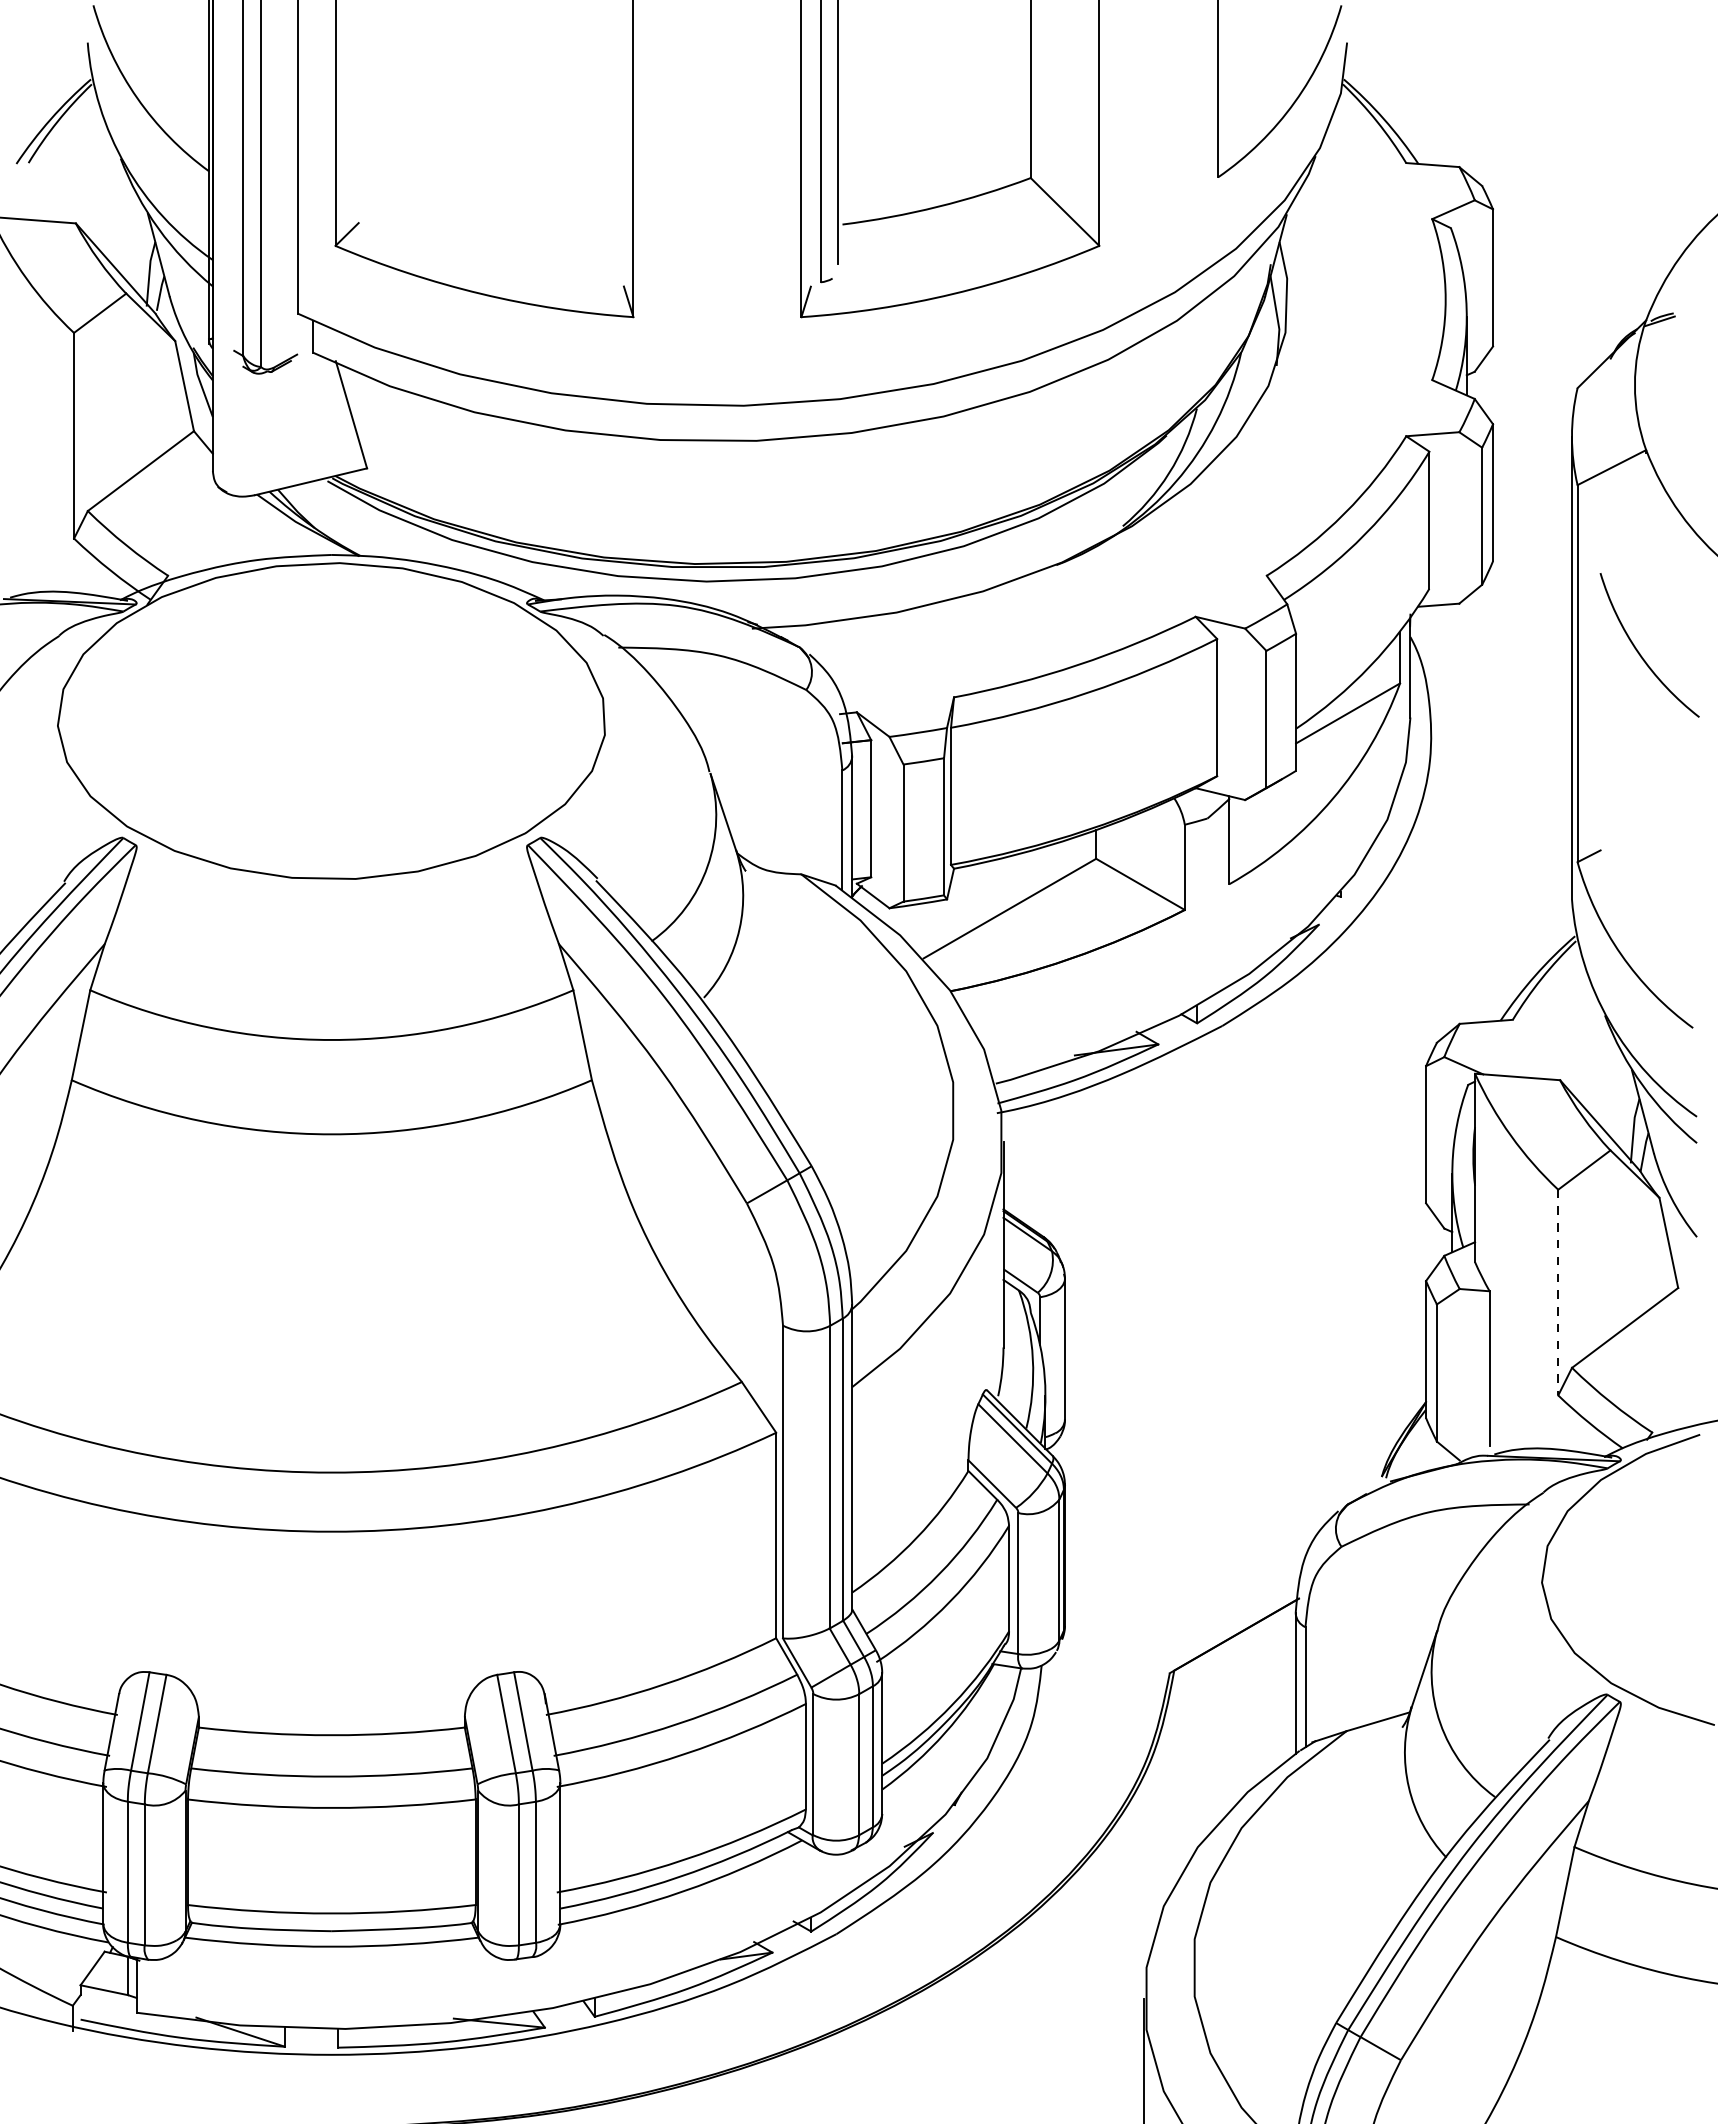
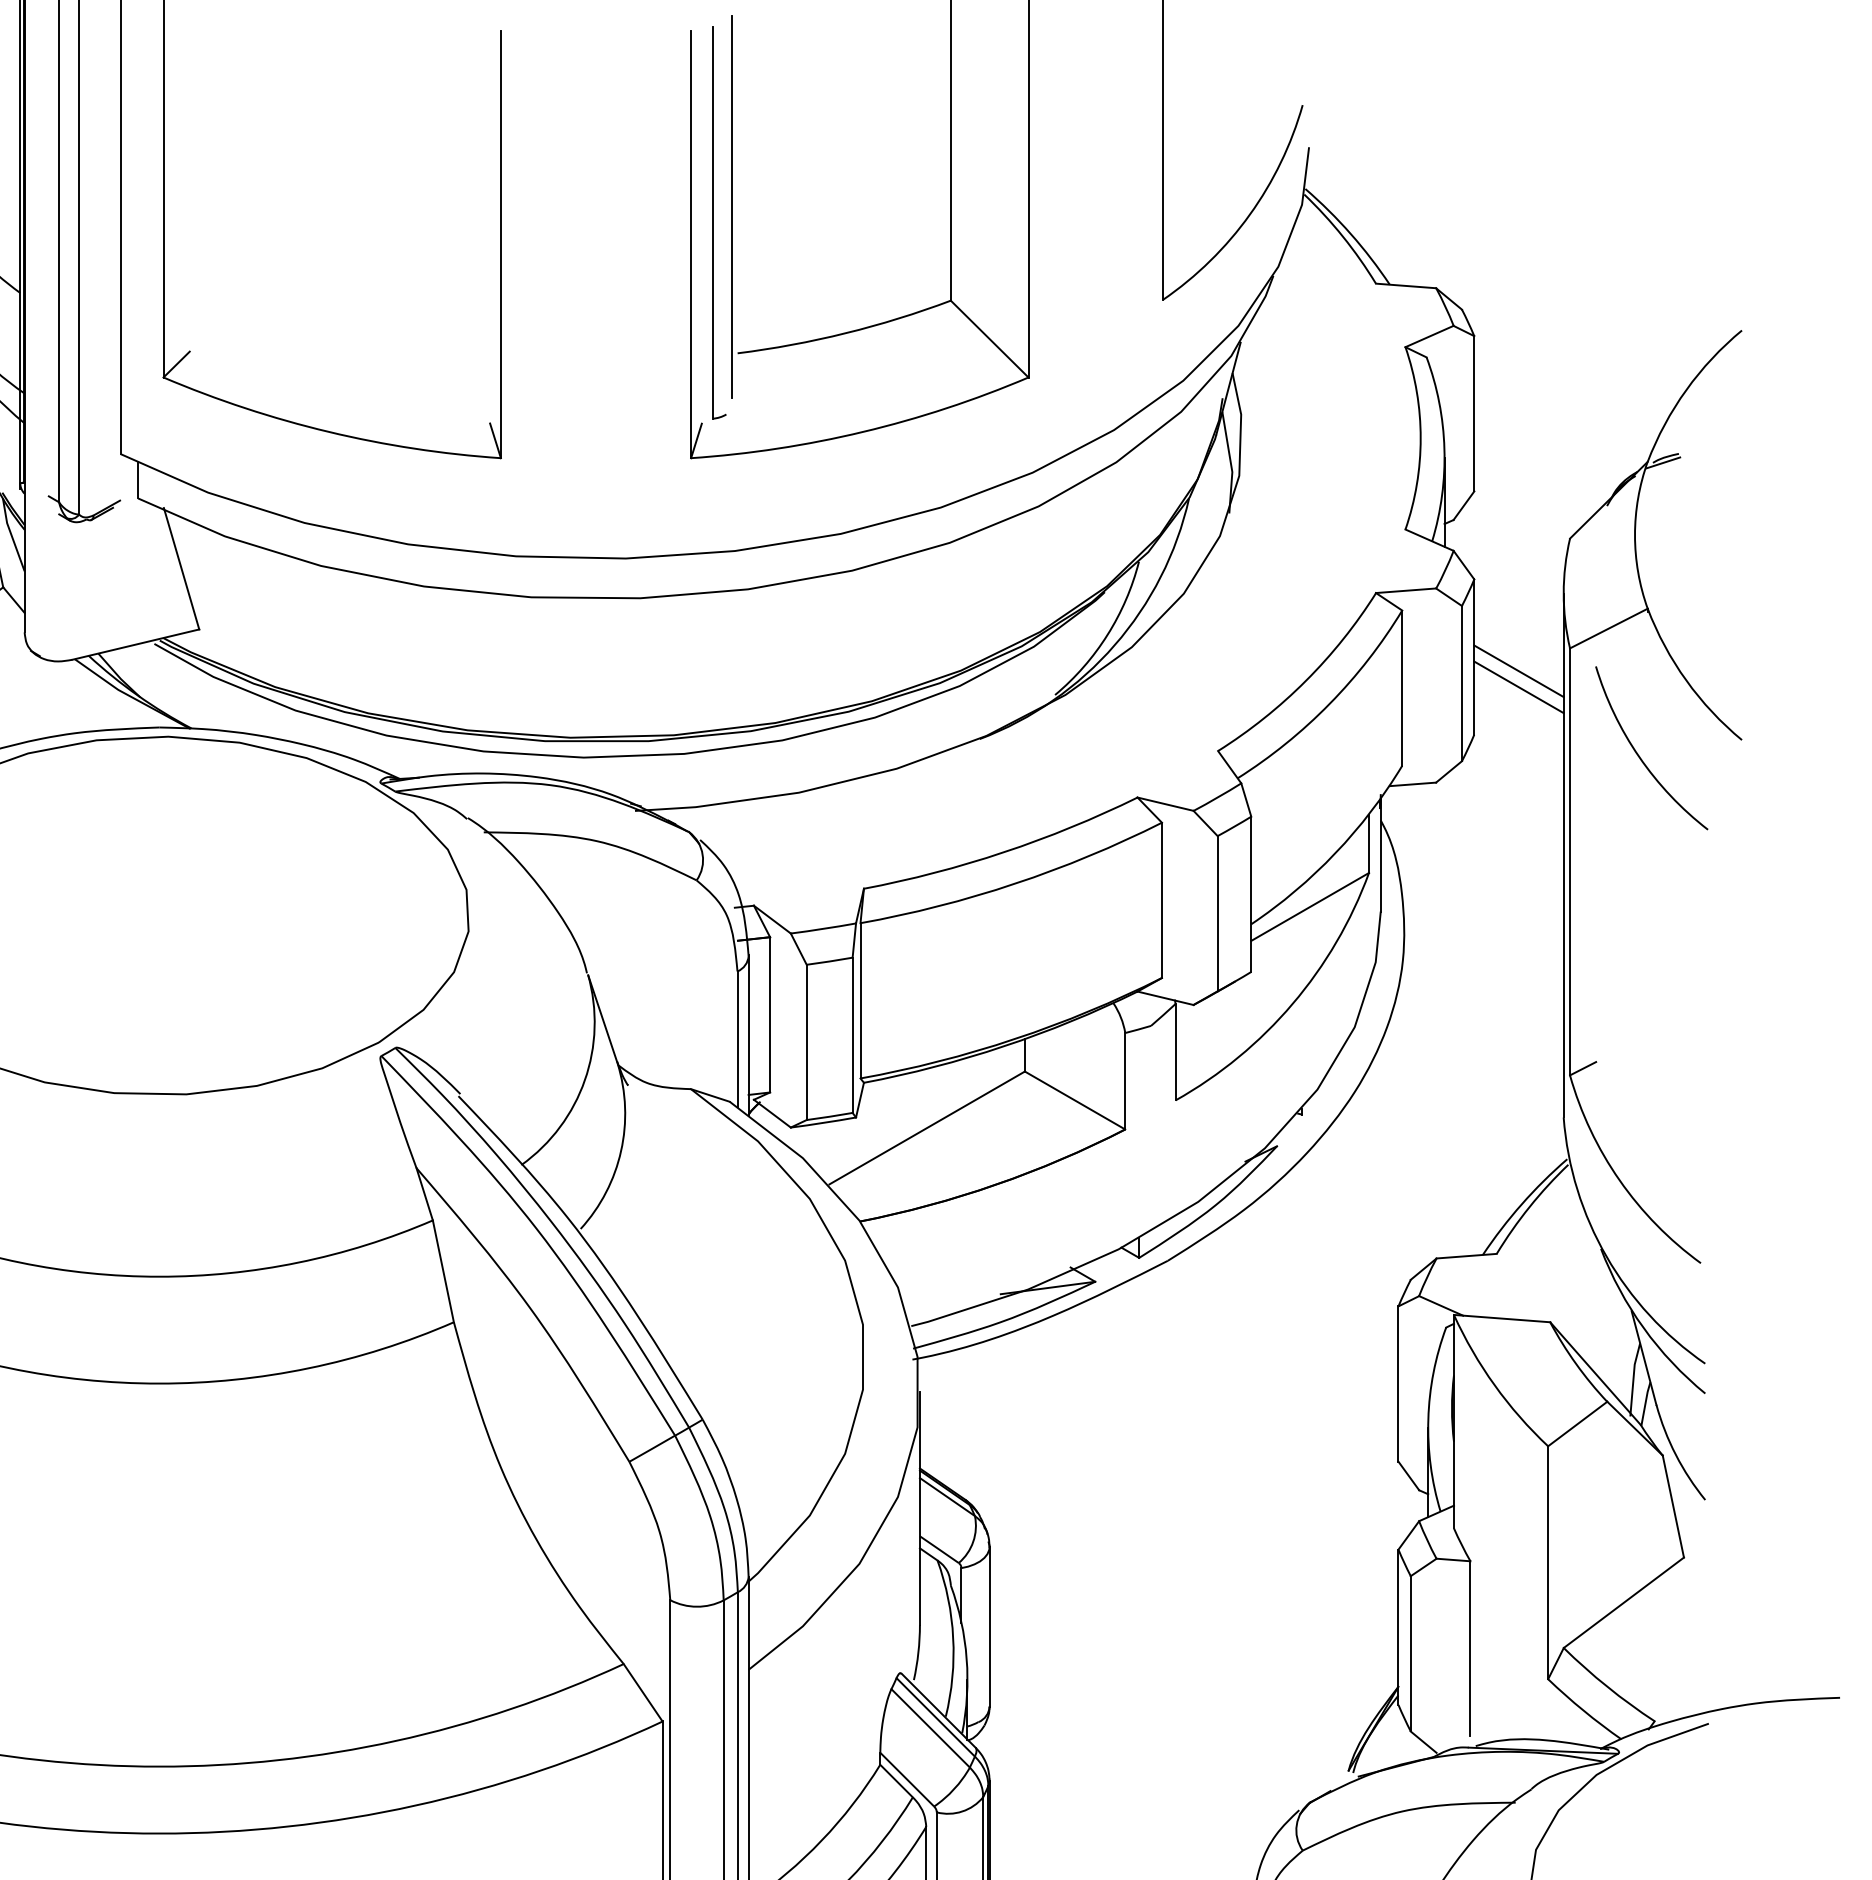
line: (1532, 505) -> (1518, 671), added
line: (1532, 519) -> (1518, 687), added
arc: (1640, 653) -> (1641, 757), moved
line: (1558, 1292) -> (1548, 1562), dashed -> solid

